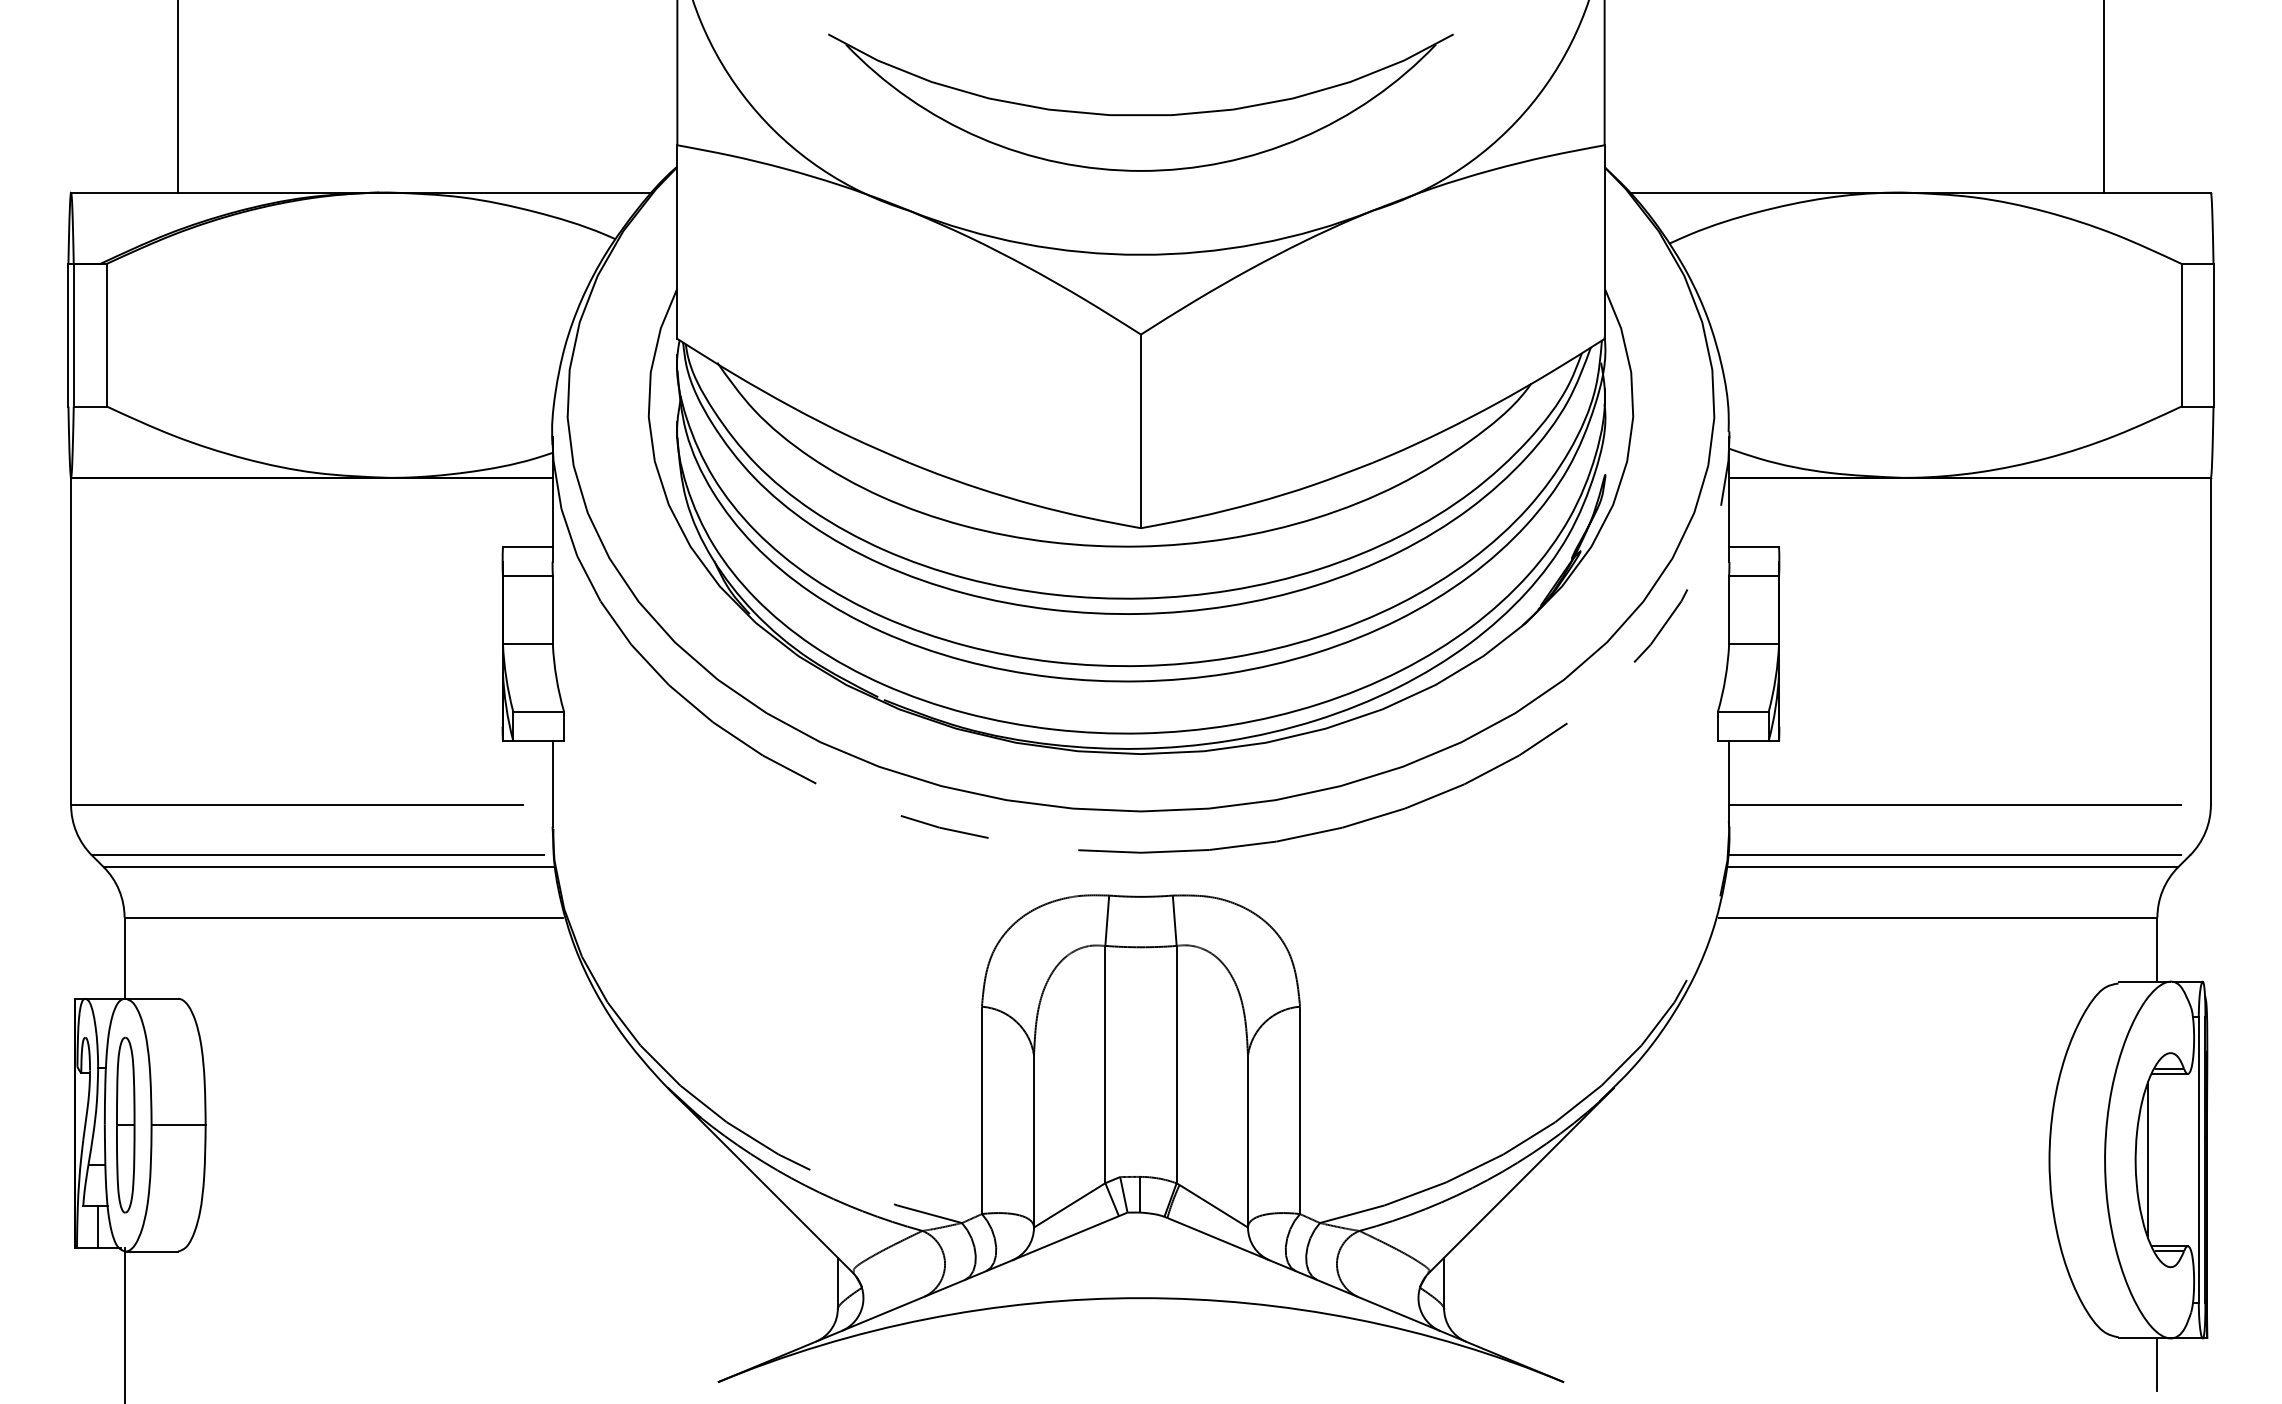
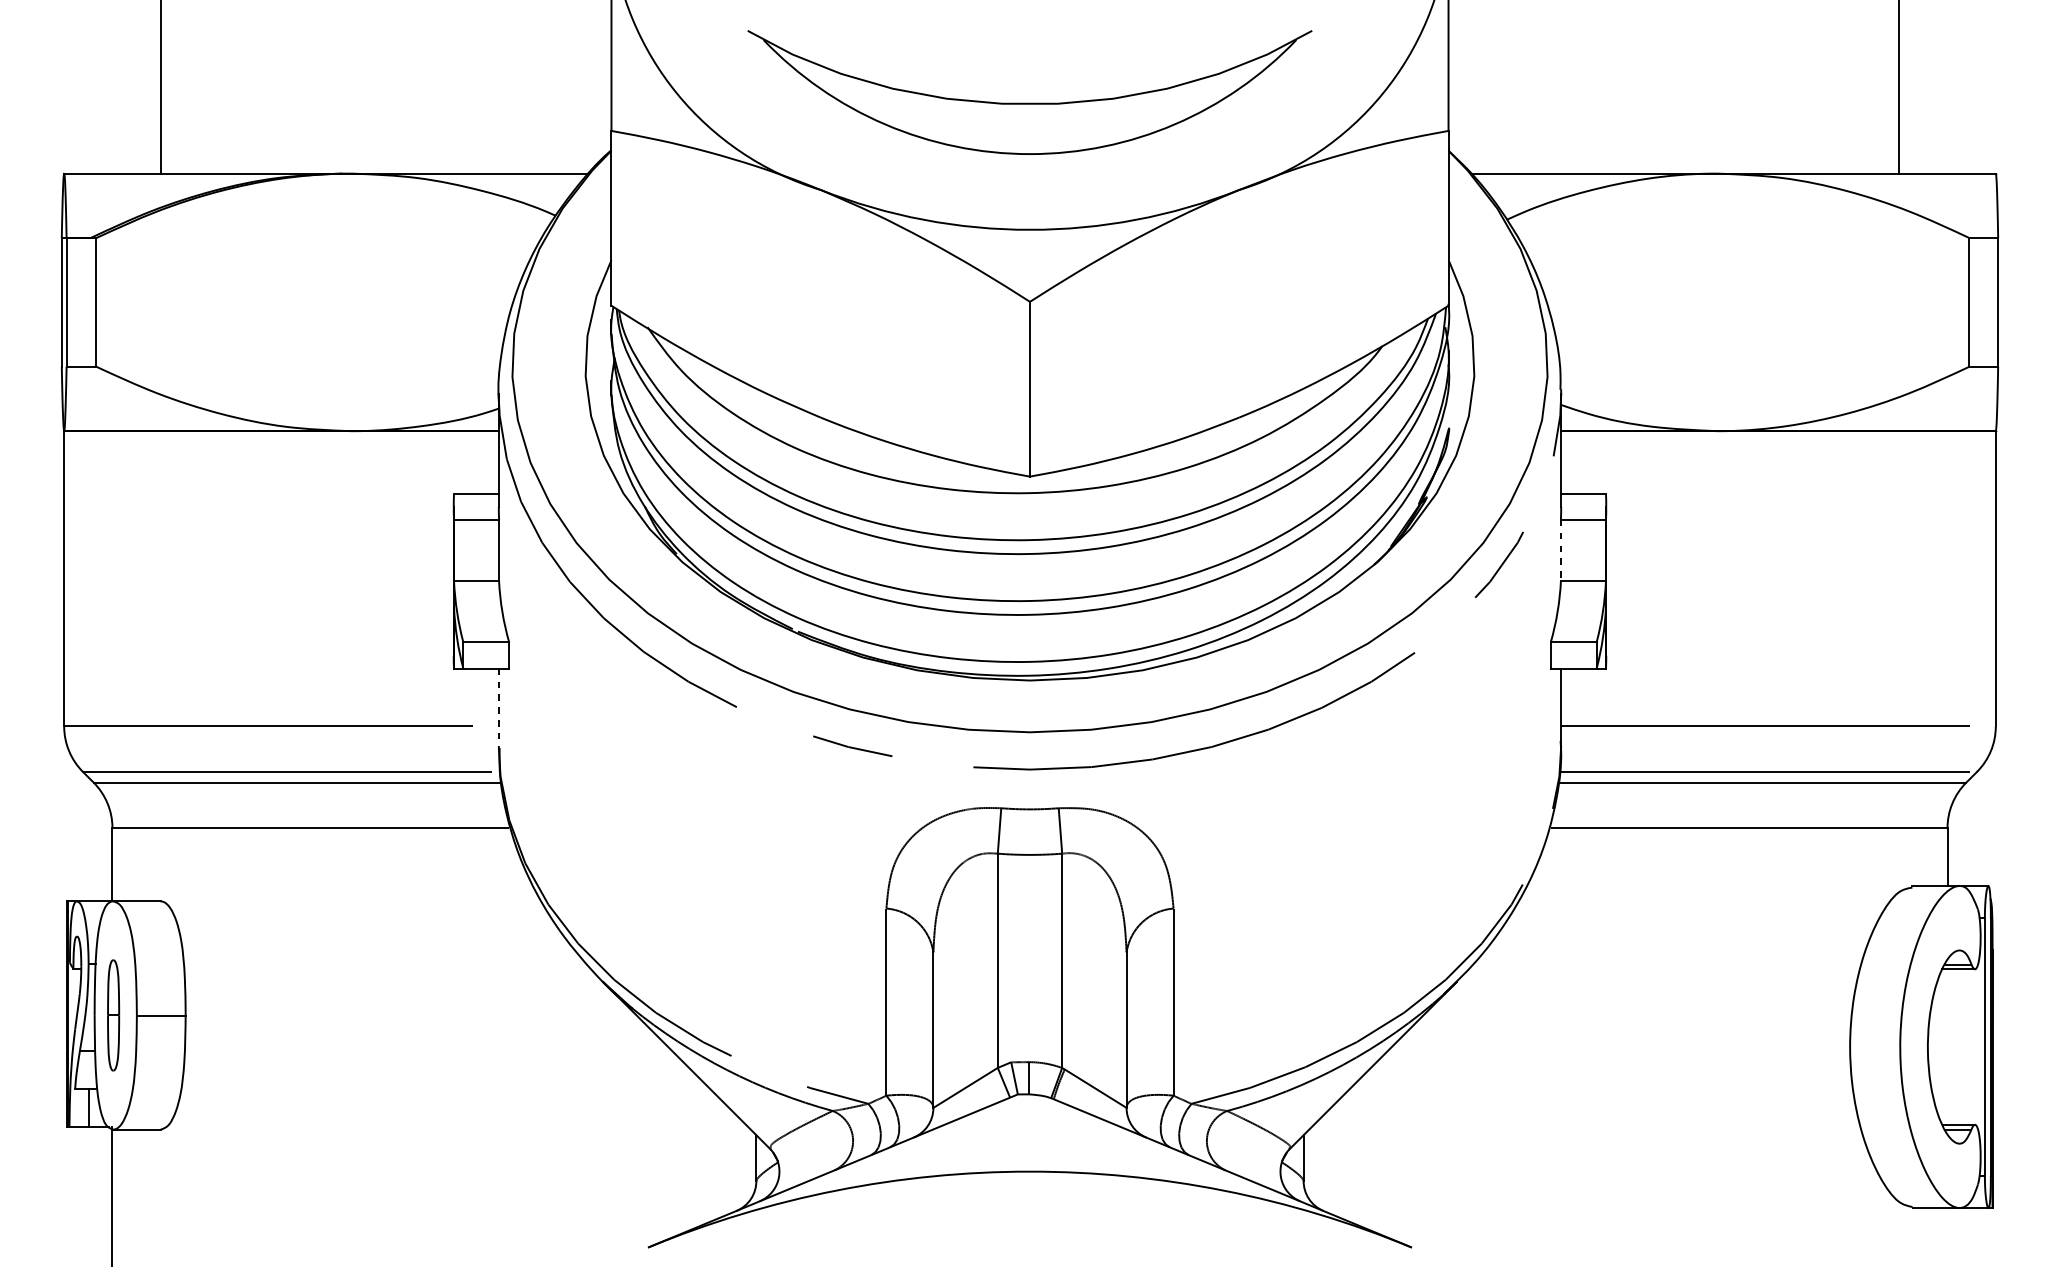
line: (1729, 609) -> (1561, 550), solid -> dashed
line: (552, 783) -> (498, 707), solid -> dashed
part: (125, 1124) -> (113, 1014), size x0.7
line: (2148, 1159) -> (1939, 1046), removed
line: (2157, 1364) -> (1947, 1231), removed

